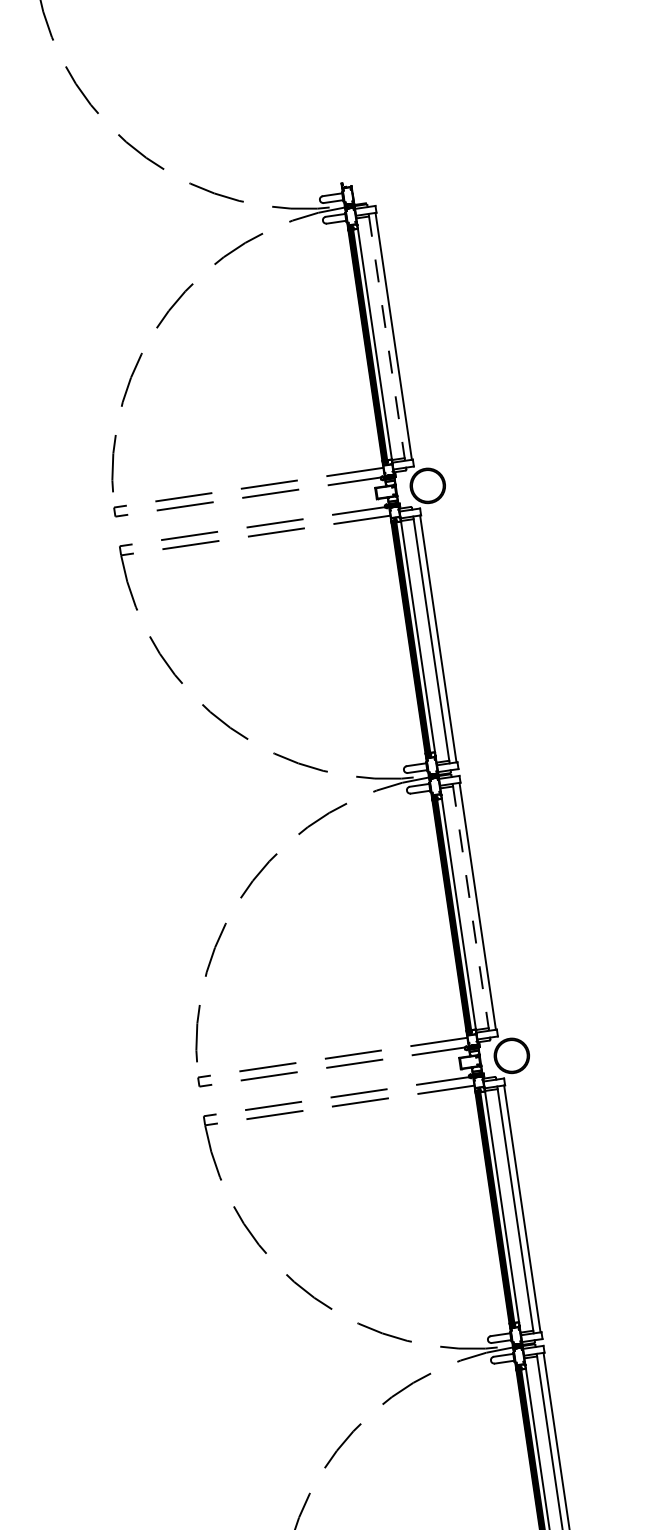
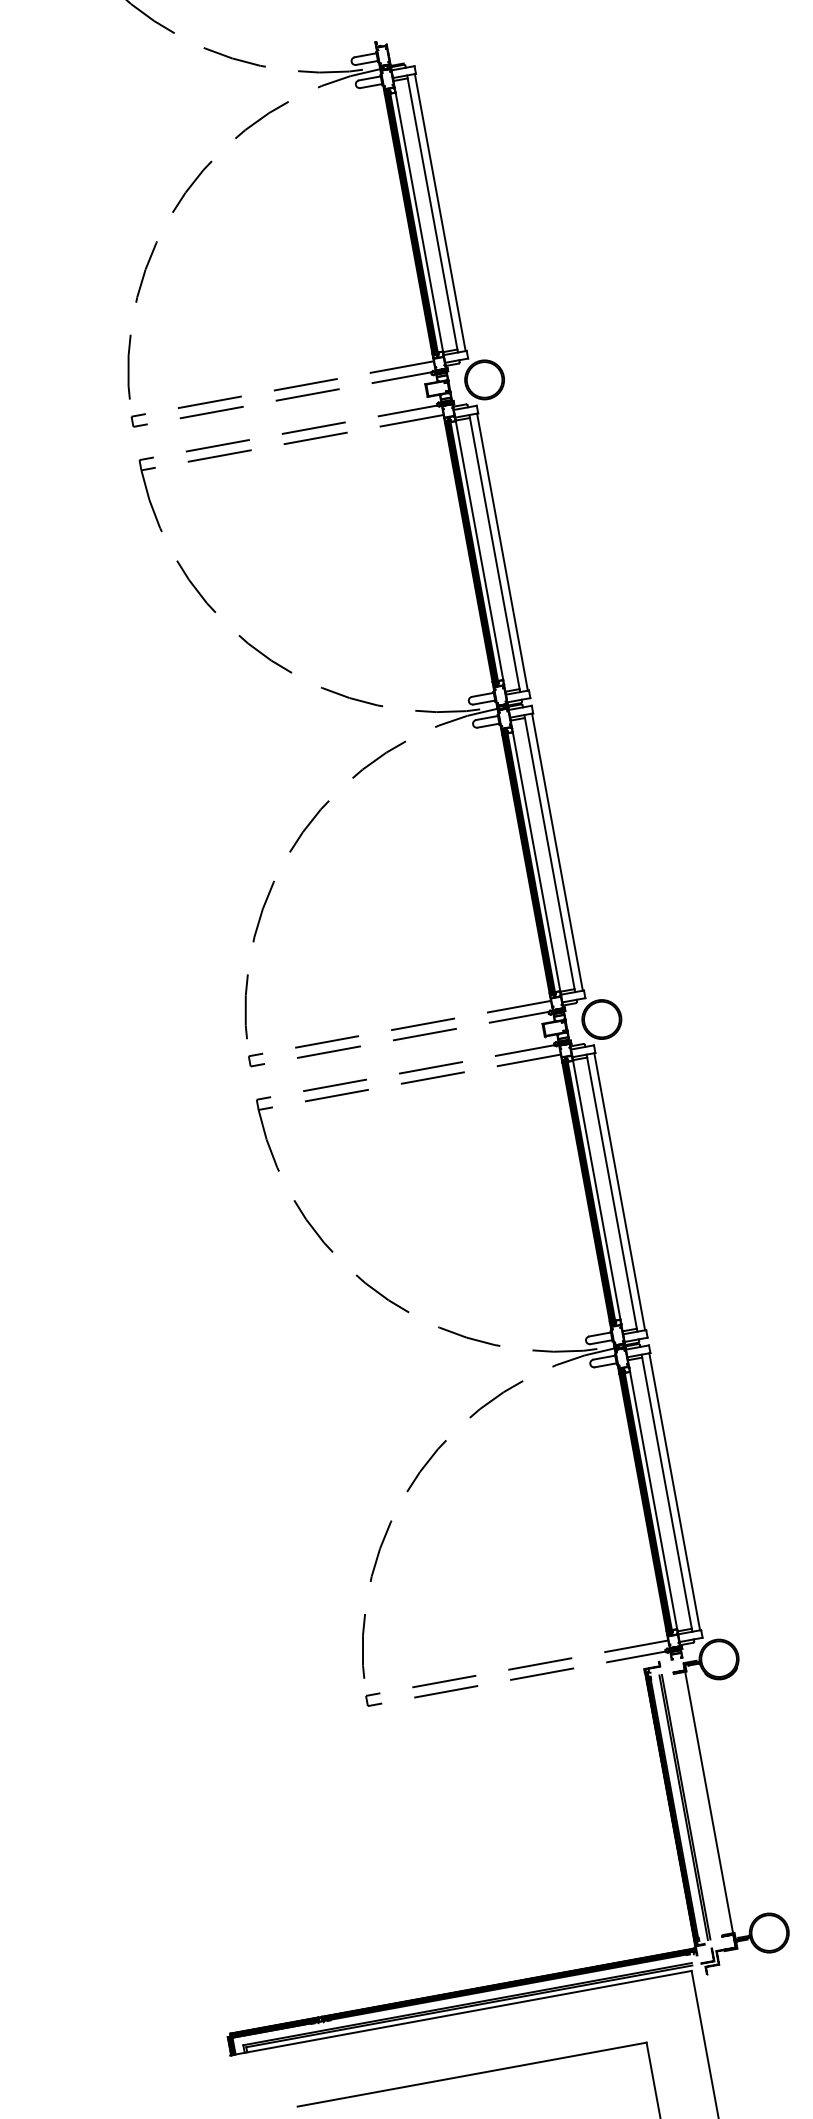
line: (386, 336) -> (432, 213), dashed -> solid
line: (470, 907) -> (549, 853), dashed -> solid

